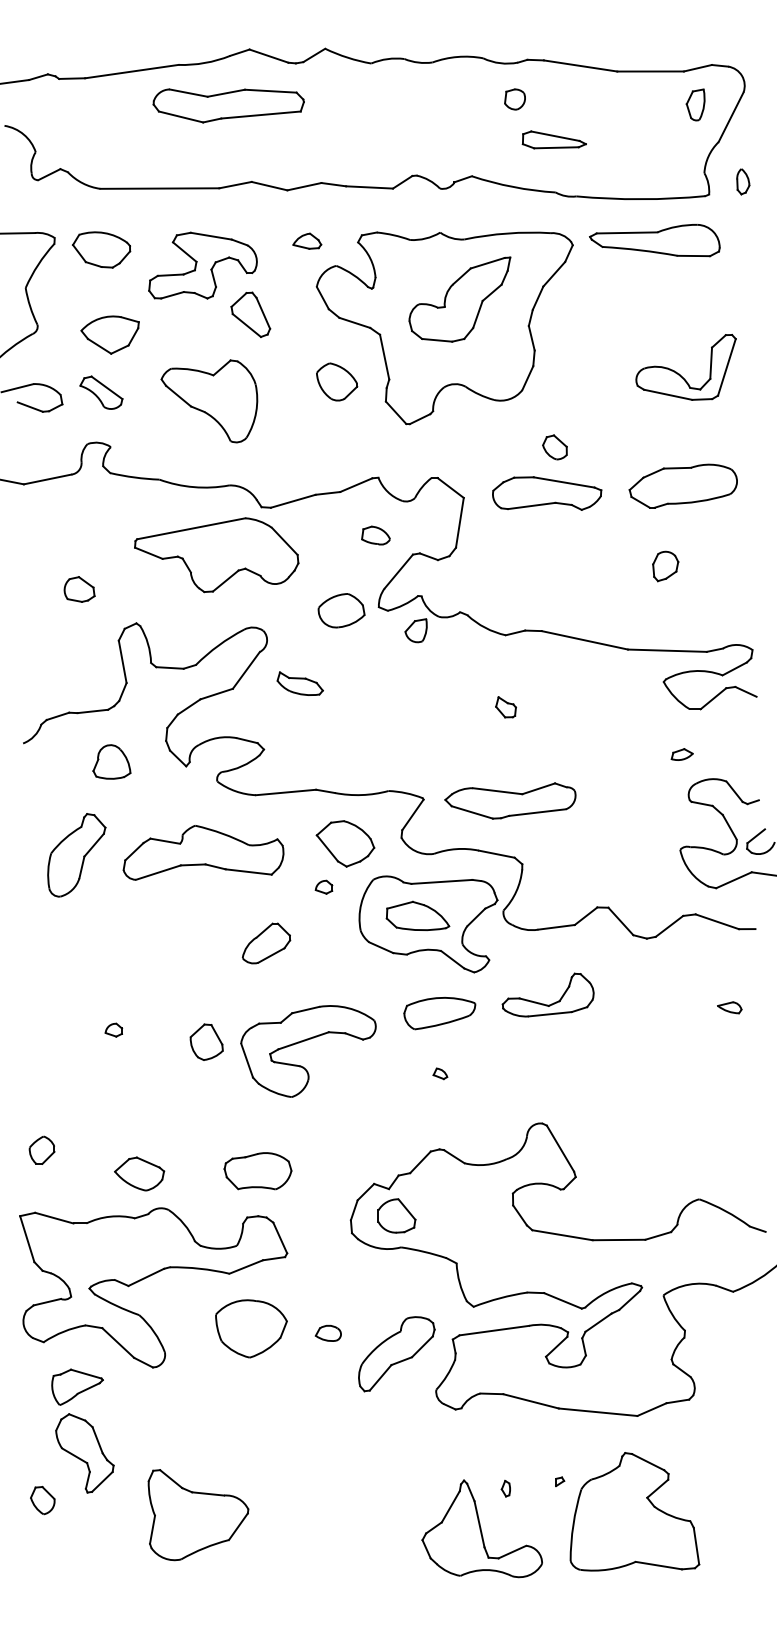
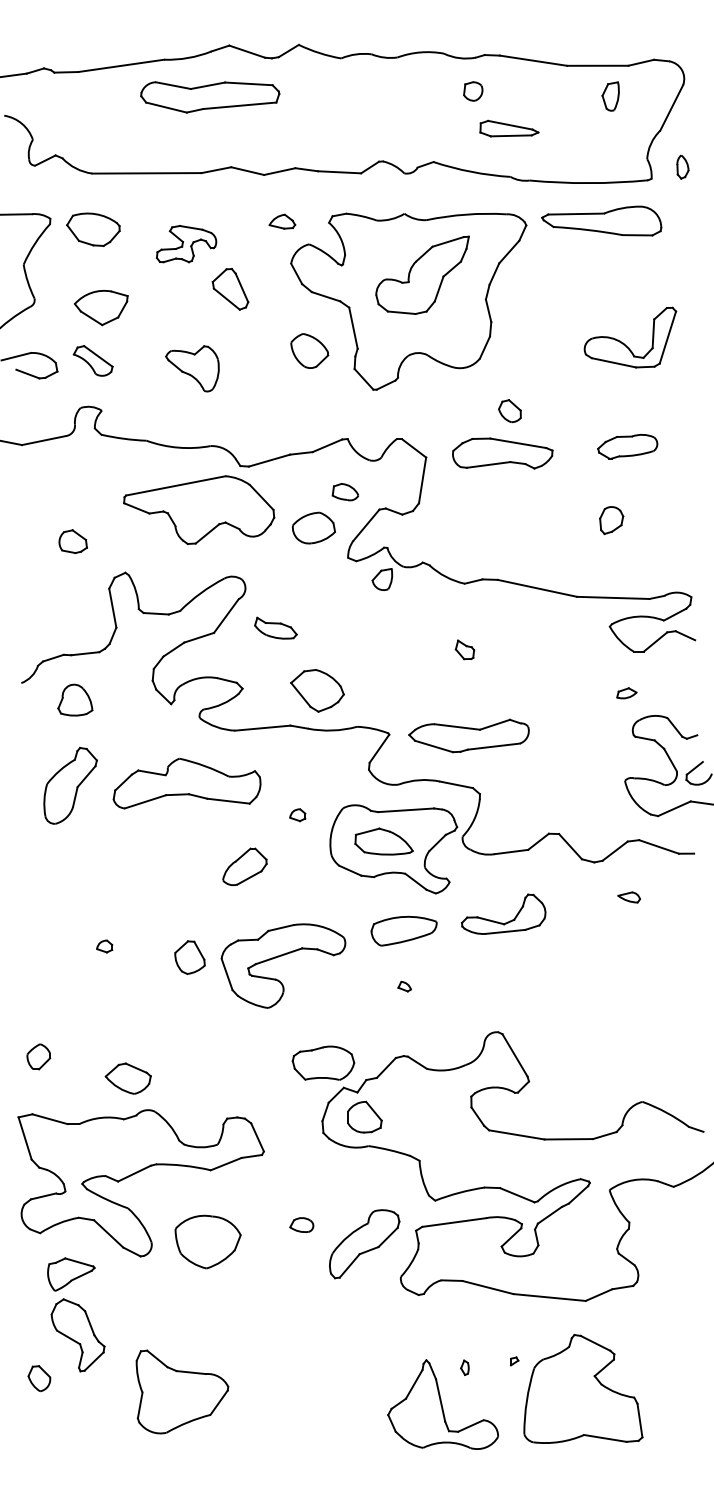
part: (695, 104) -> (610, 96), moved
part: (202, 265) -> (186, 244), size x0.6
part: (209, 401) -> (192, 368), size x0.6
part: (682, 485) -> (627, 446), size x0.6
part: (341, 610) -> (313, 527), moved
part: (111, 761) -> (74, 699), moved
part: (345, 843) -> (317, 690), moved
part: (729, 1007) -> (628, 897), moved
part: (257, 1171) -> (323, 1063), moved
part: (251, 1328) -> (208, 1241), moved

